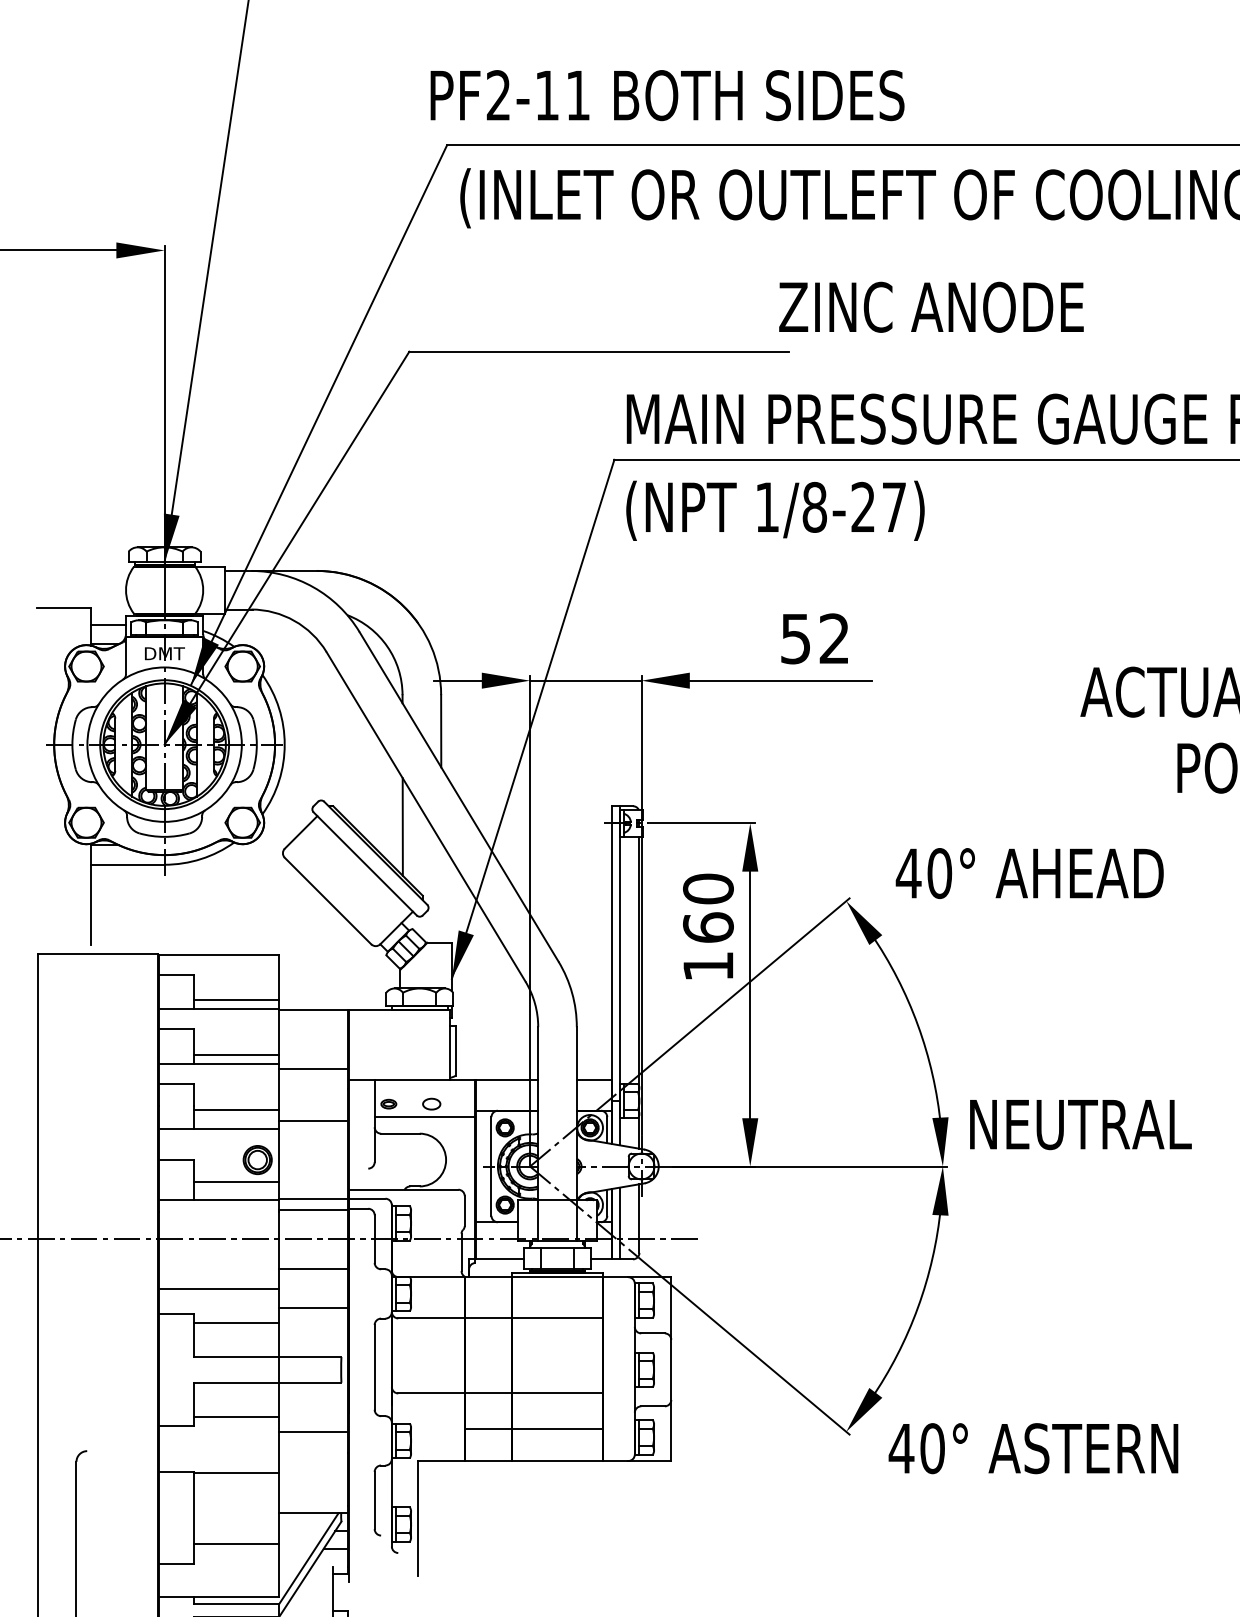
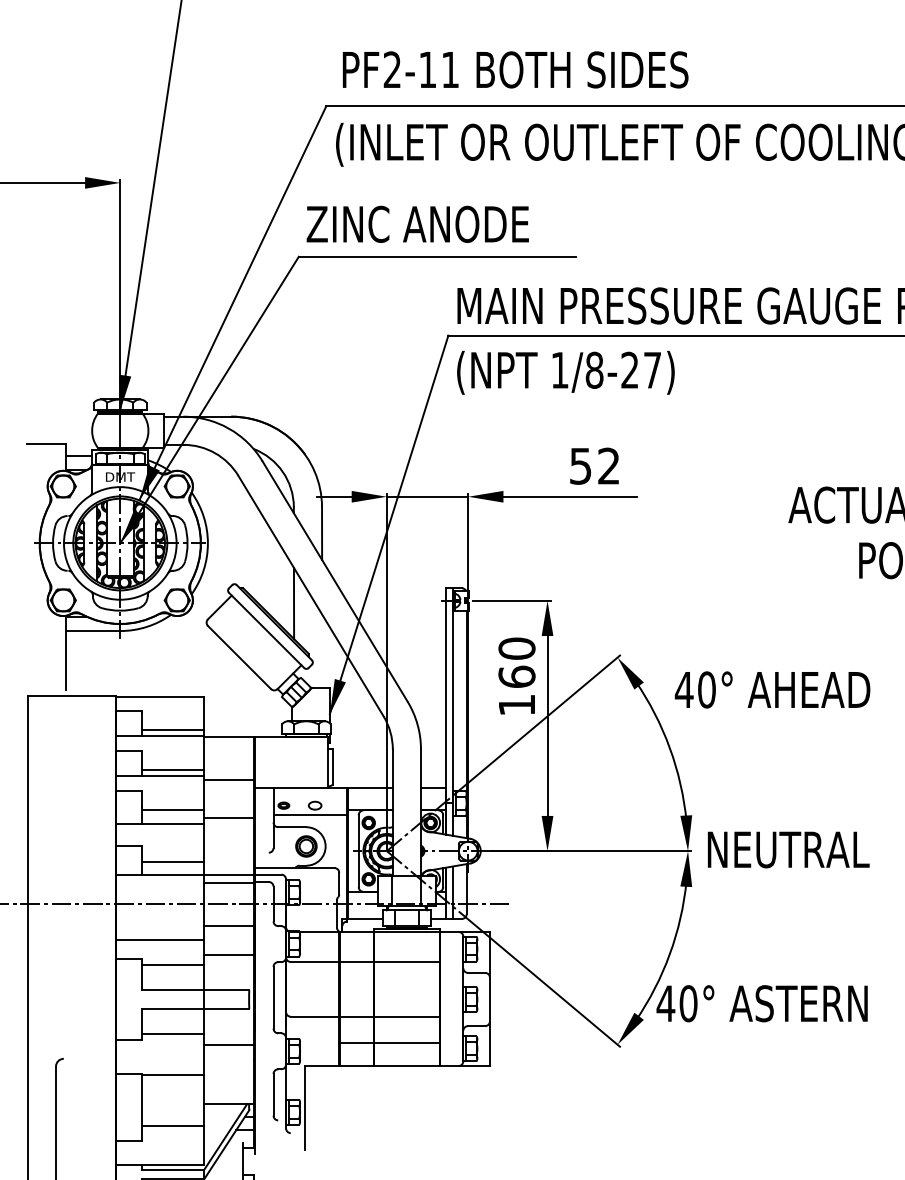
text: (667, 95) -> (515, 69), moved
text: (931, 306) -> (417, 223), moved
text: (1029, 873) -> (772, 689), moved
text: (1080, 1125) -> (788, 850), moved
part: (257, 1159) -> (306, 846), moved
text: (1033, 1448) -> (762, 1003), moved

